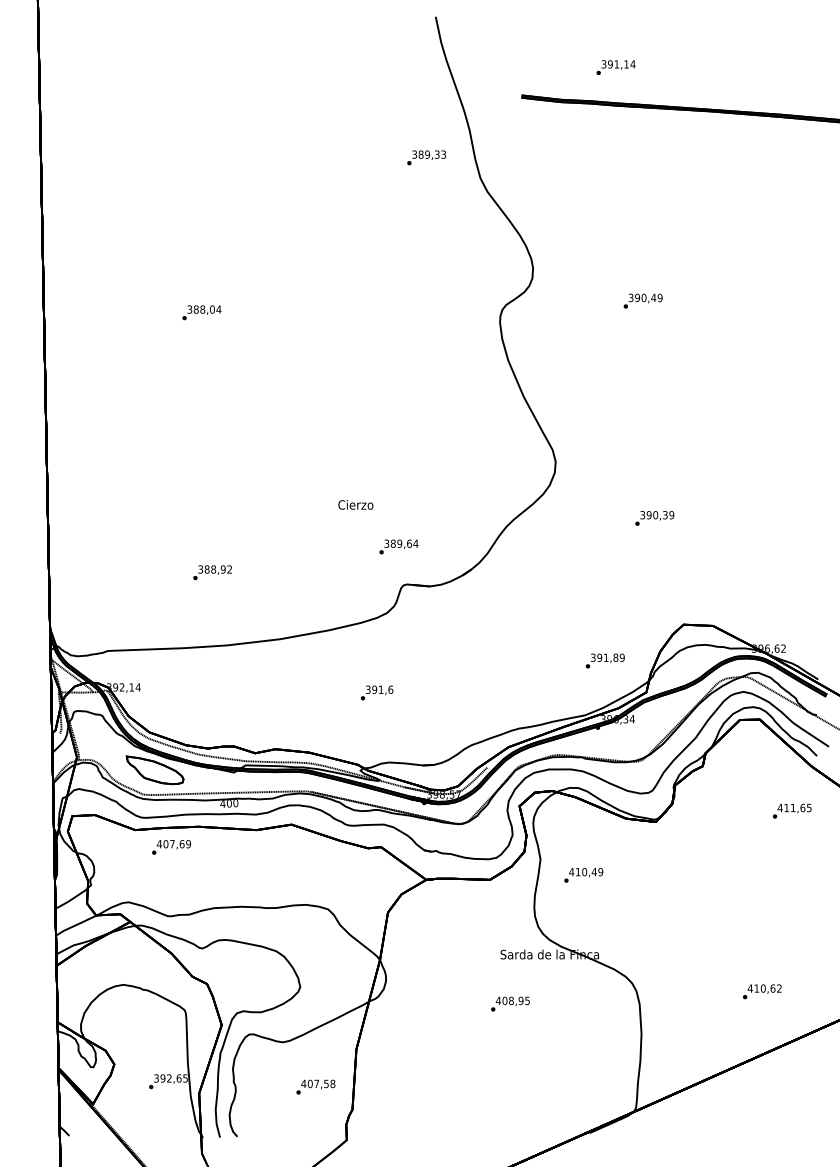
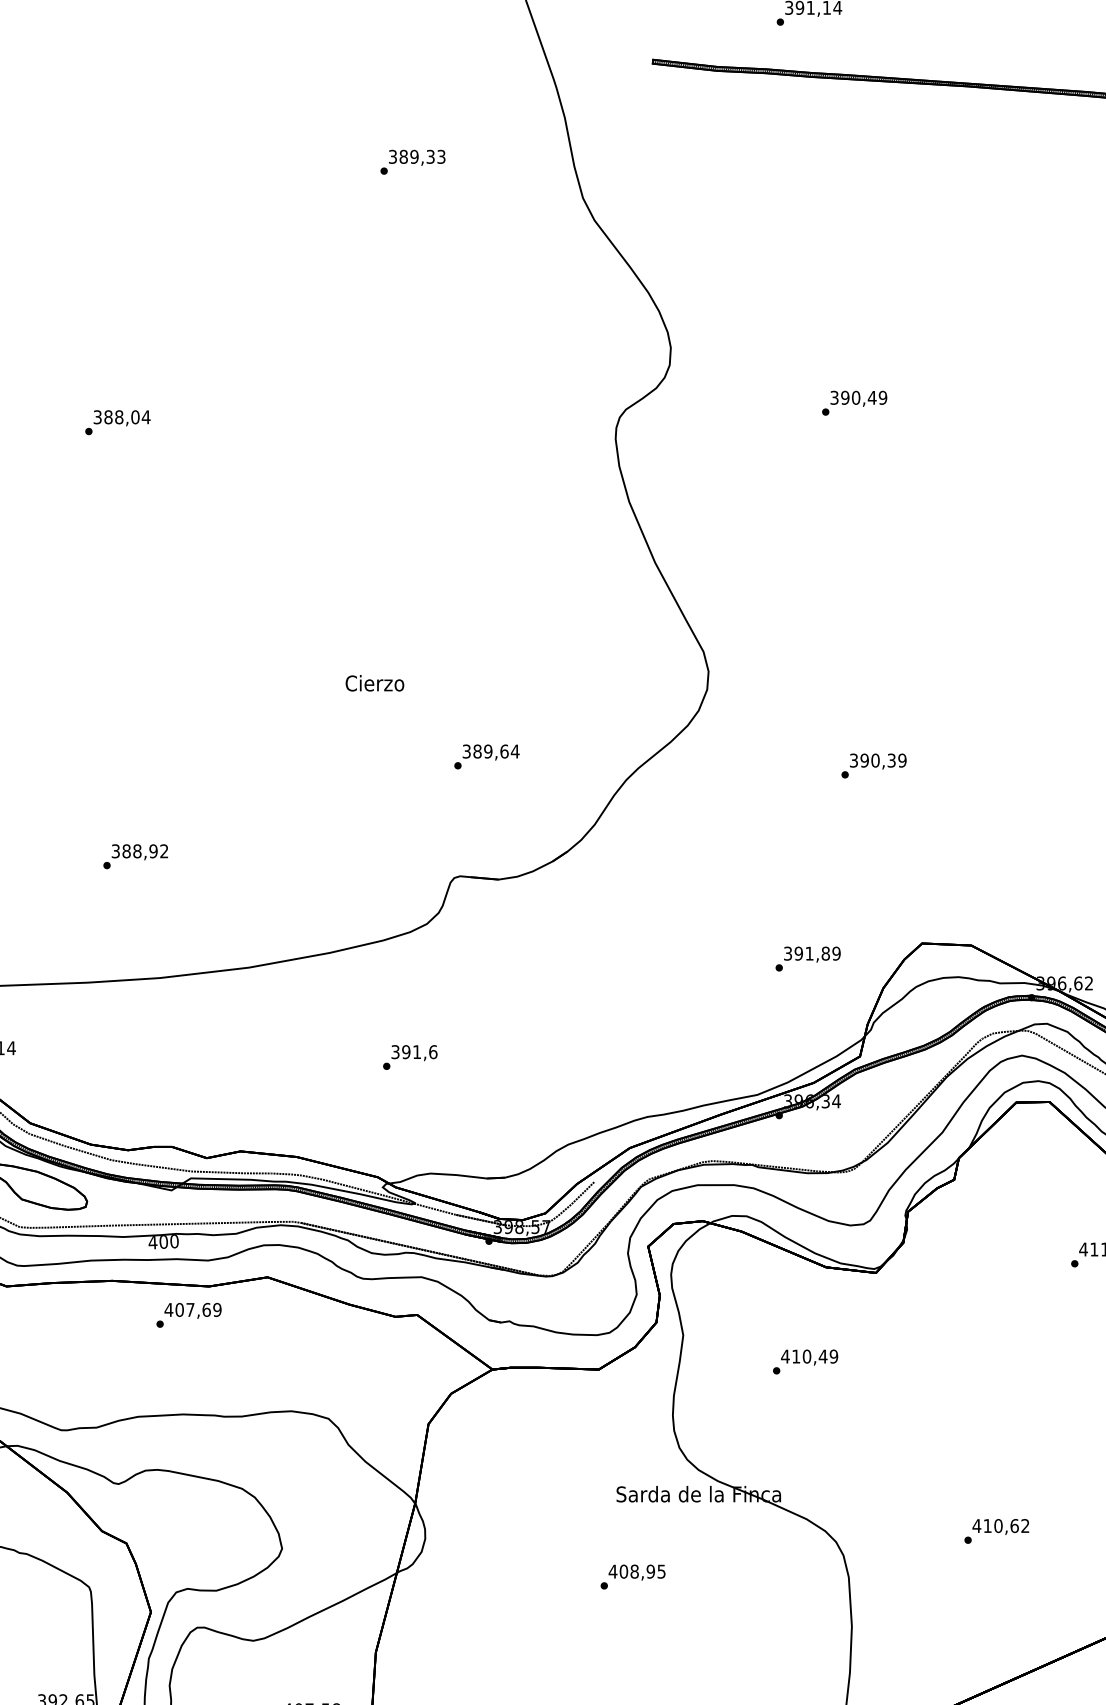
text: (426, 157) -> (412, 161), moved
text: (355, 504) -> (374, 682), moved
text: (398, 546) -> (486, 756), moved
text: (605, 660) -> (808, 958), moved
text: (171, 847) -> (188, 1315), moved
text: (583, 875) -> (805, 1362), moved
text: (762, 991) -> (997, 1530), moved

